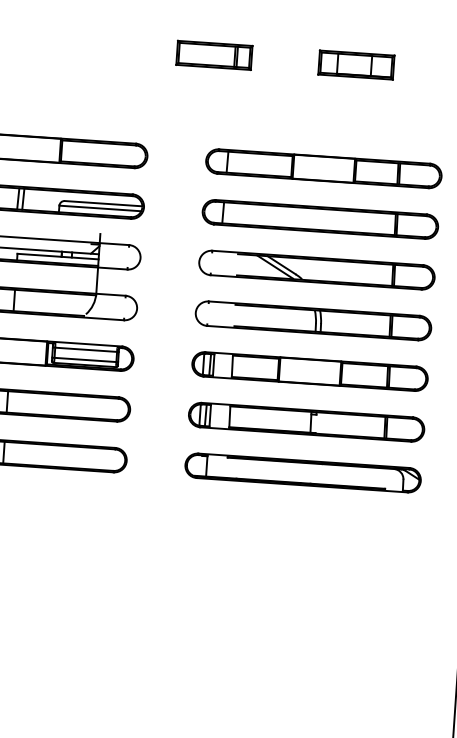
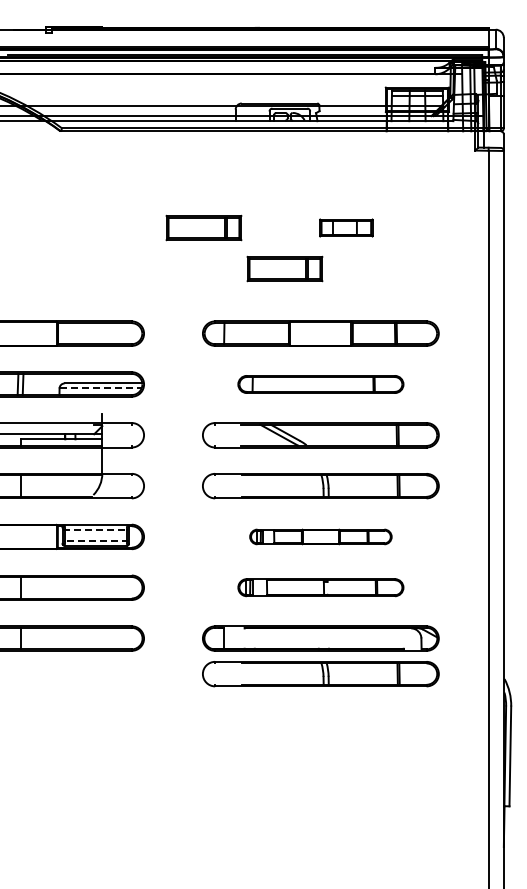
part: (356, 64) -> (346, 227), size x0.7
part: (292, 101) -> (284, 268), added
line: (100, 208) -> (100, 388), solid -> dashed
part: (320, 219) -> (320, 384), size x0.7
line: (86, 349) -> (96, 530), solid -> dashed
line: (84, 359) -> (95, 540), solid -> dashed
part: (309, 371) -> (320, 536), size x0.6
part: (306, 422) -> (320, 587), size x0.7
part: (300, 508) -> (320, 674), added

